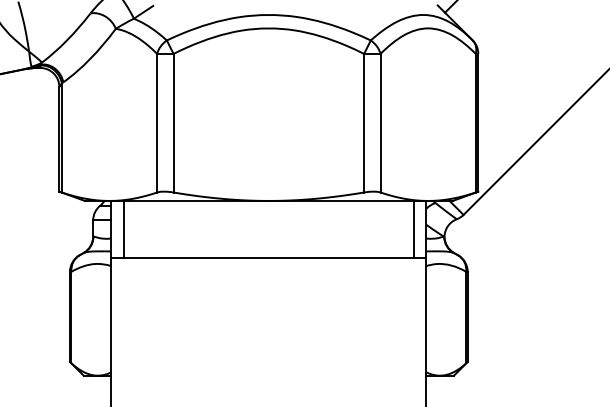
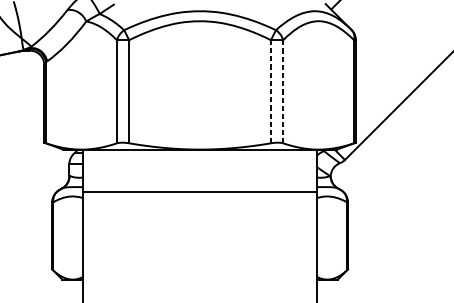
line: (364, 122) -> (271, 91), solid -> dashed
line: (380, 123) -> (283, 91), solid -> dashed
line: (123, 228) -> (91, 170), removed
line: (414, 228) -> (308, 170), removed

